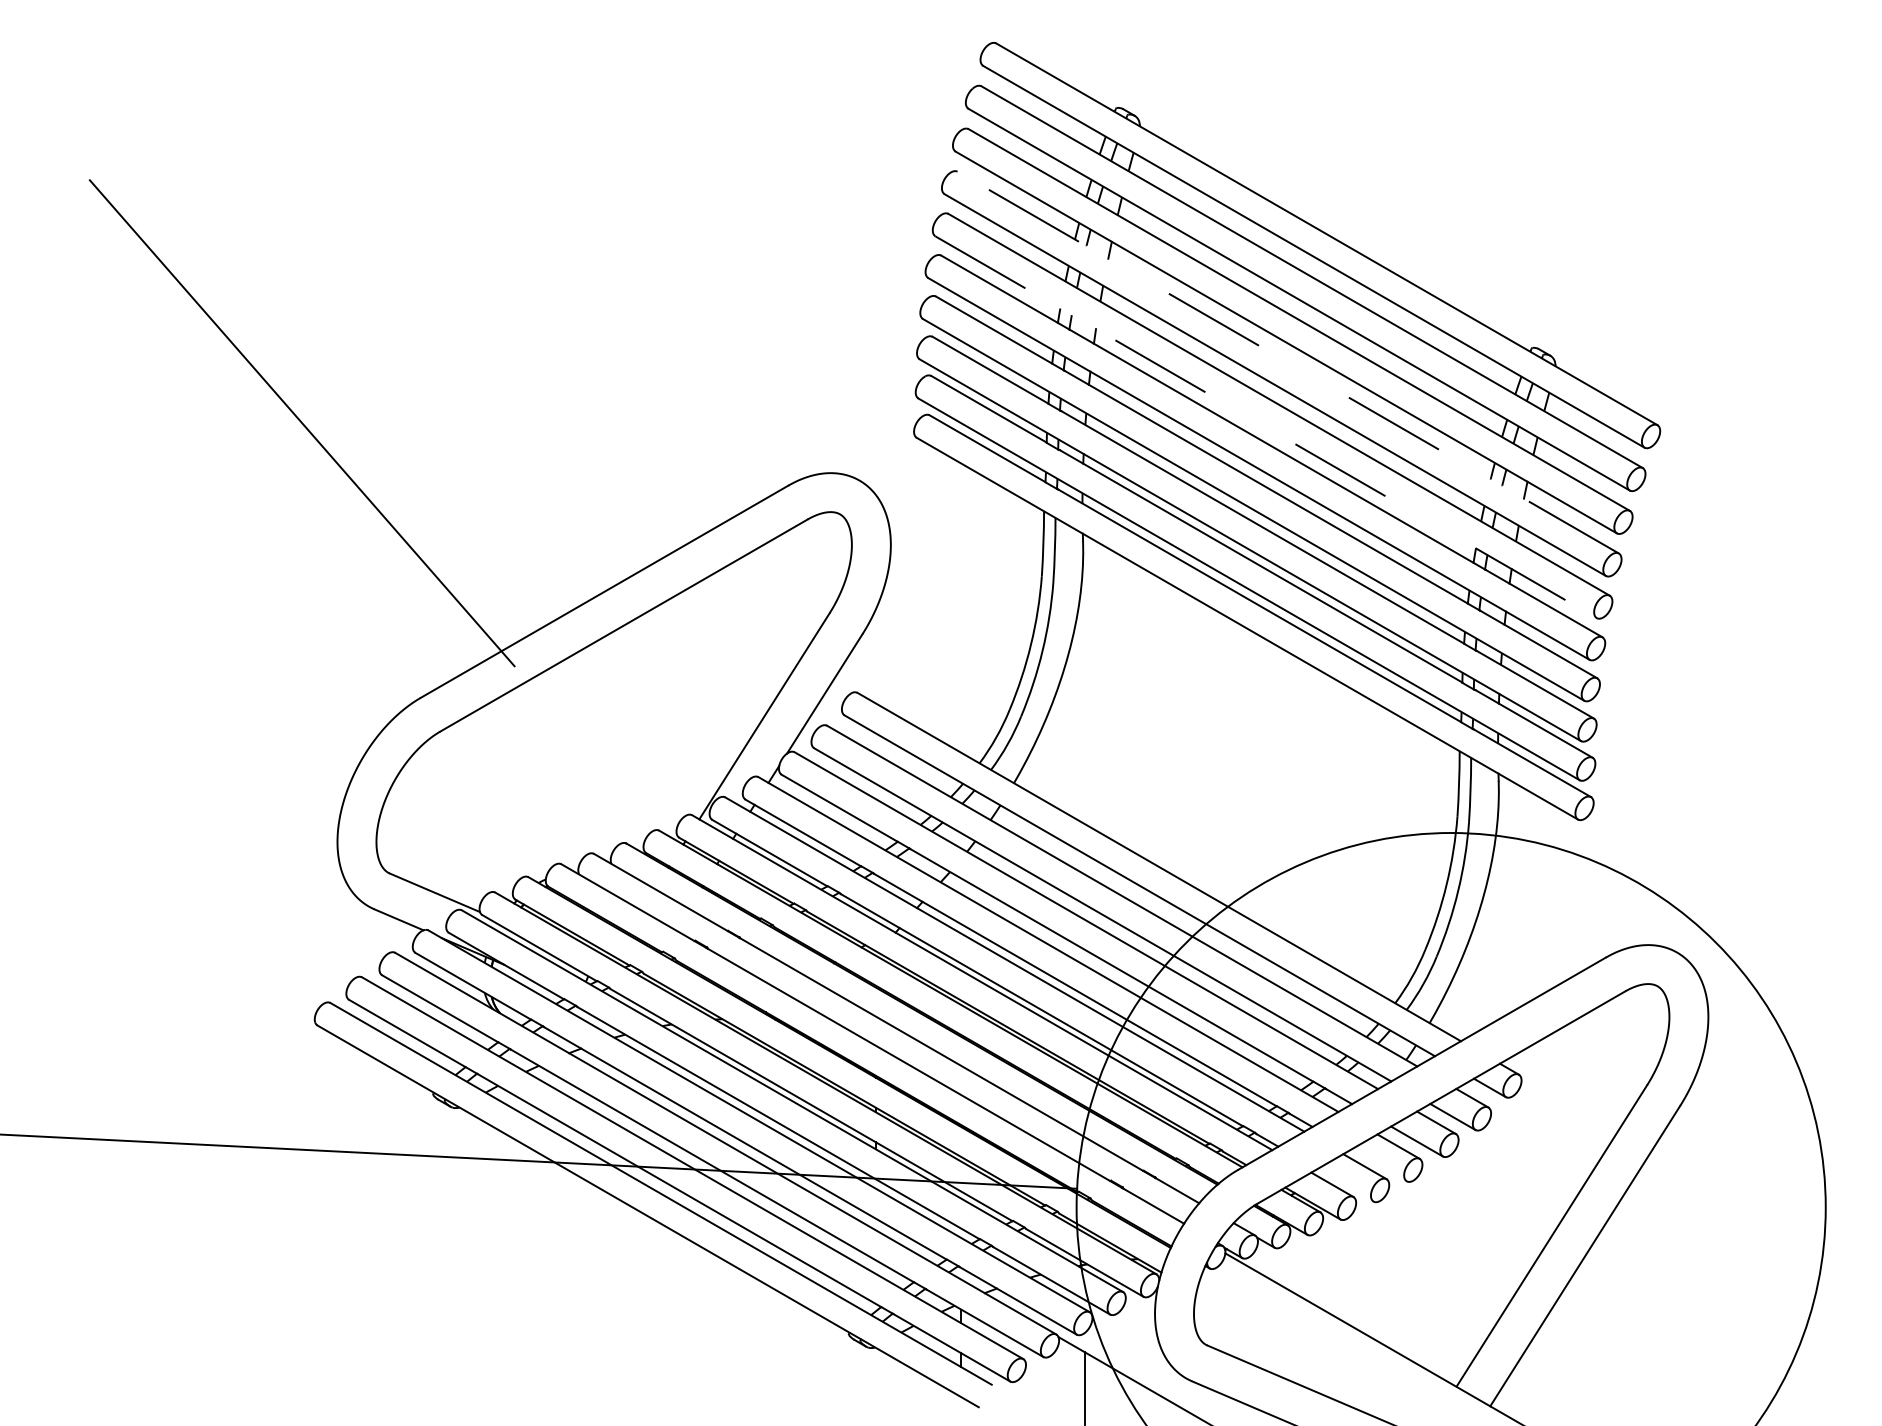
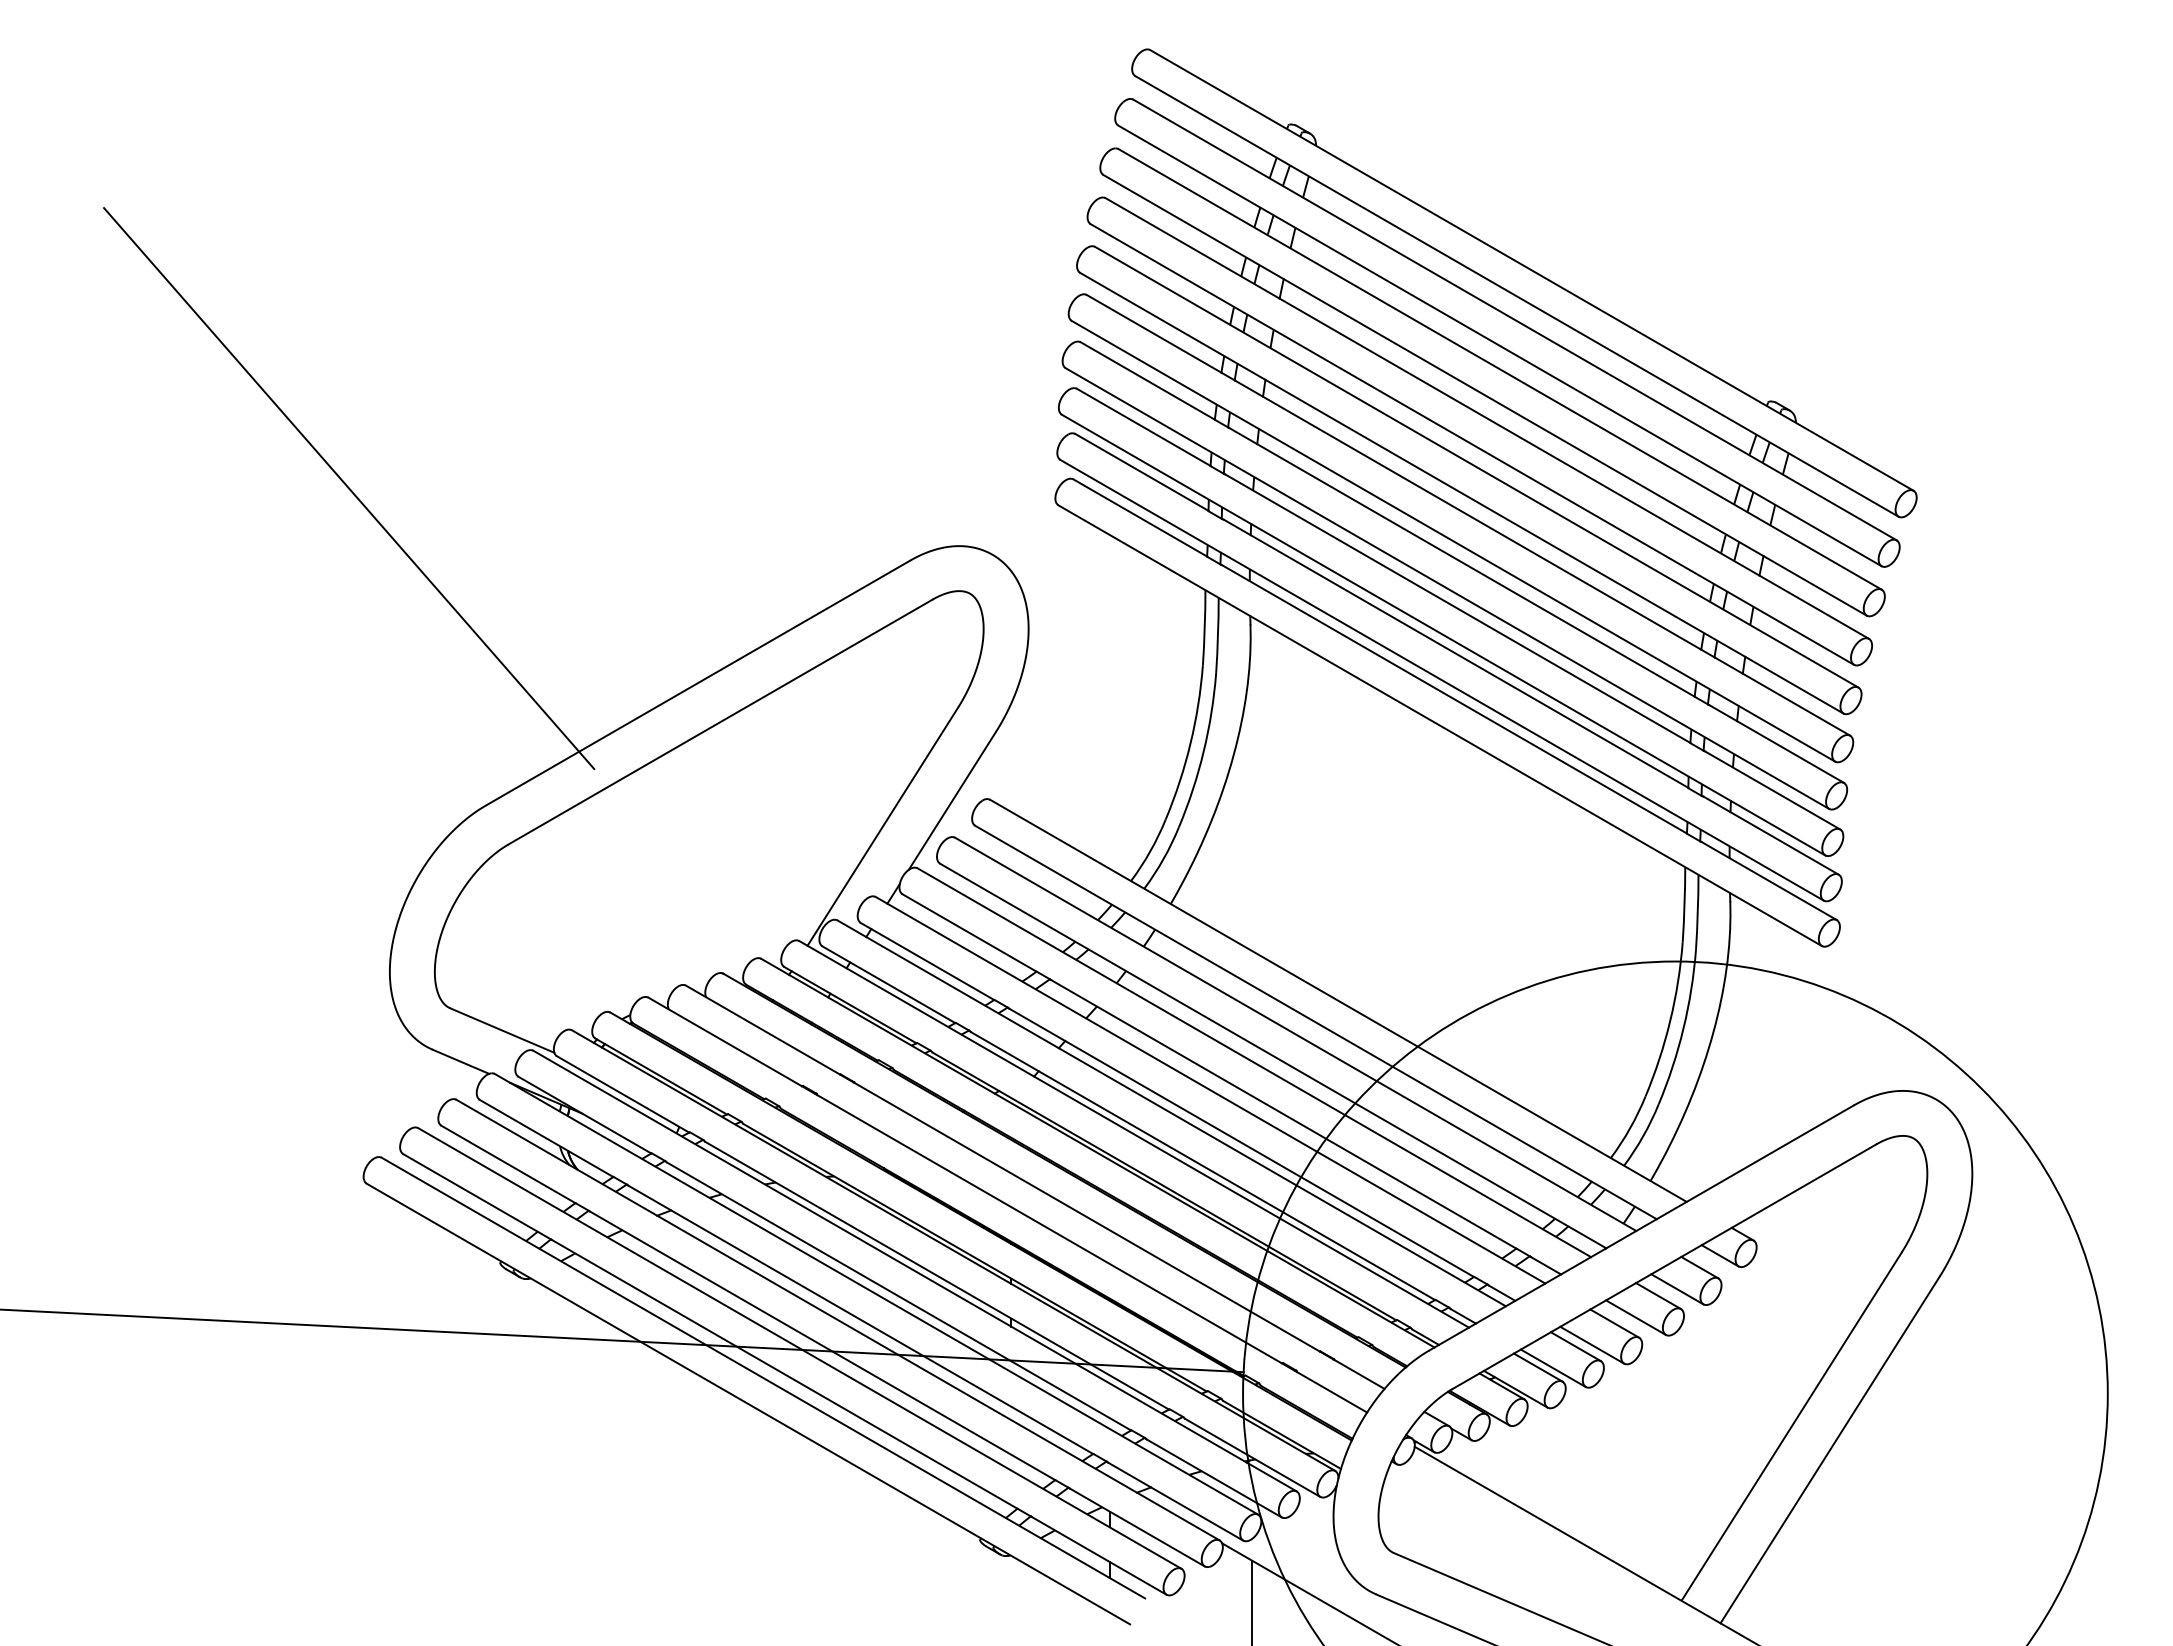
line: (1288, 362) -> (1487, 418), dashed -> solid
line: (1265, 427) -> (1461, 493), dashed -> solid
line: (1379, 1164) -> (1592, 1344), added
line: (1344, 1185) -> (1552, 1368), added

